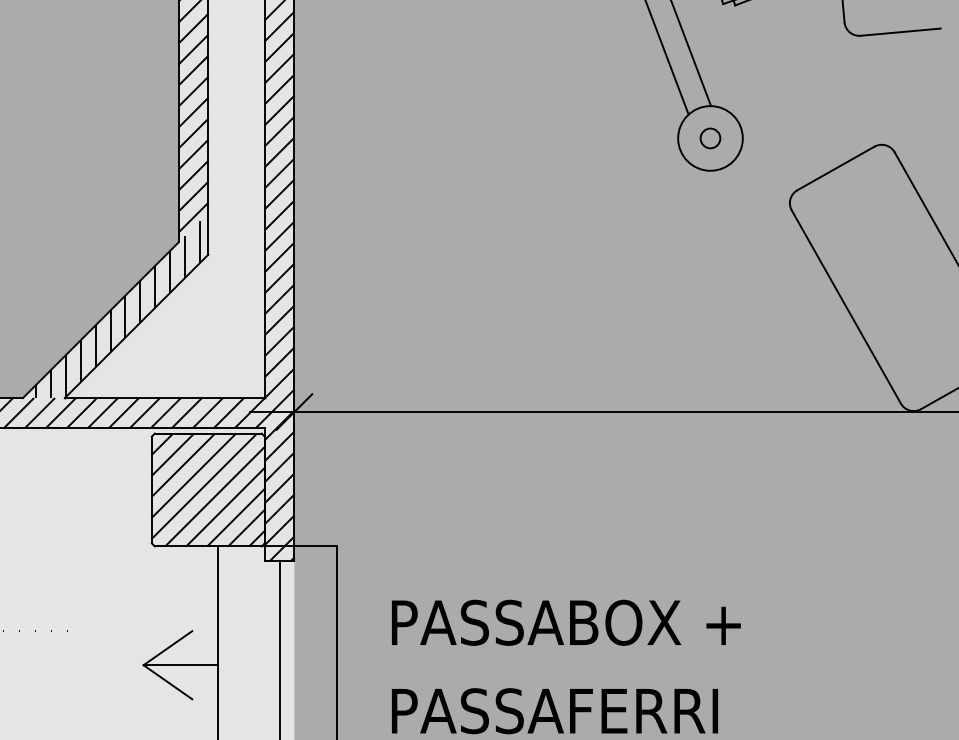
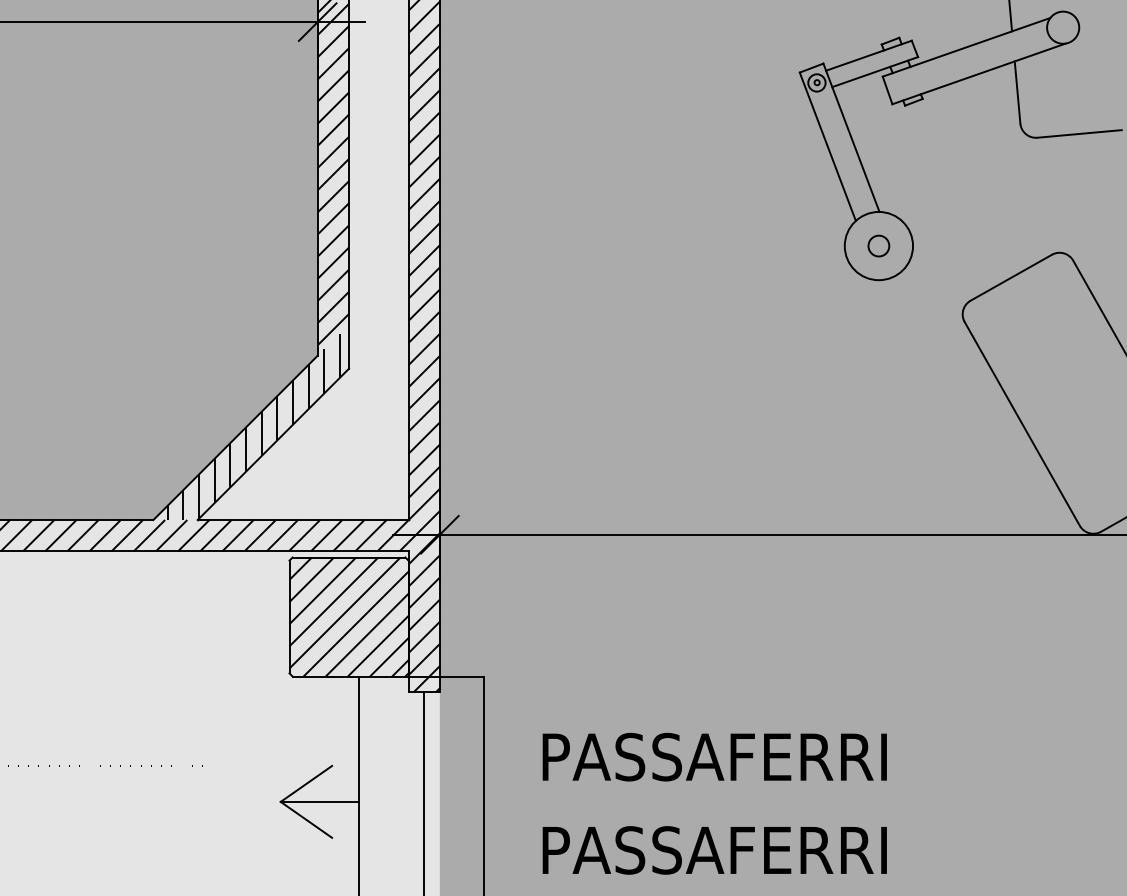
text: (657, 622) -> (823, 756), PASSABOX + -> PASSAFERRI

